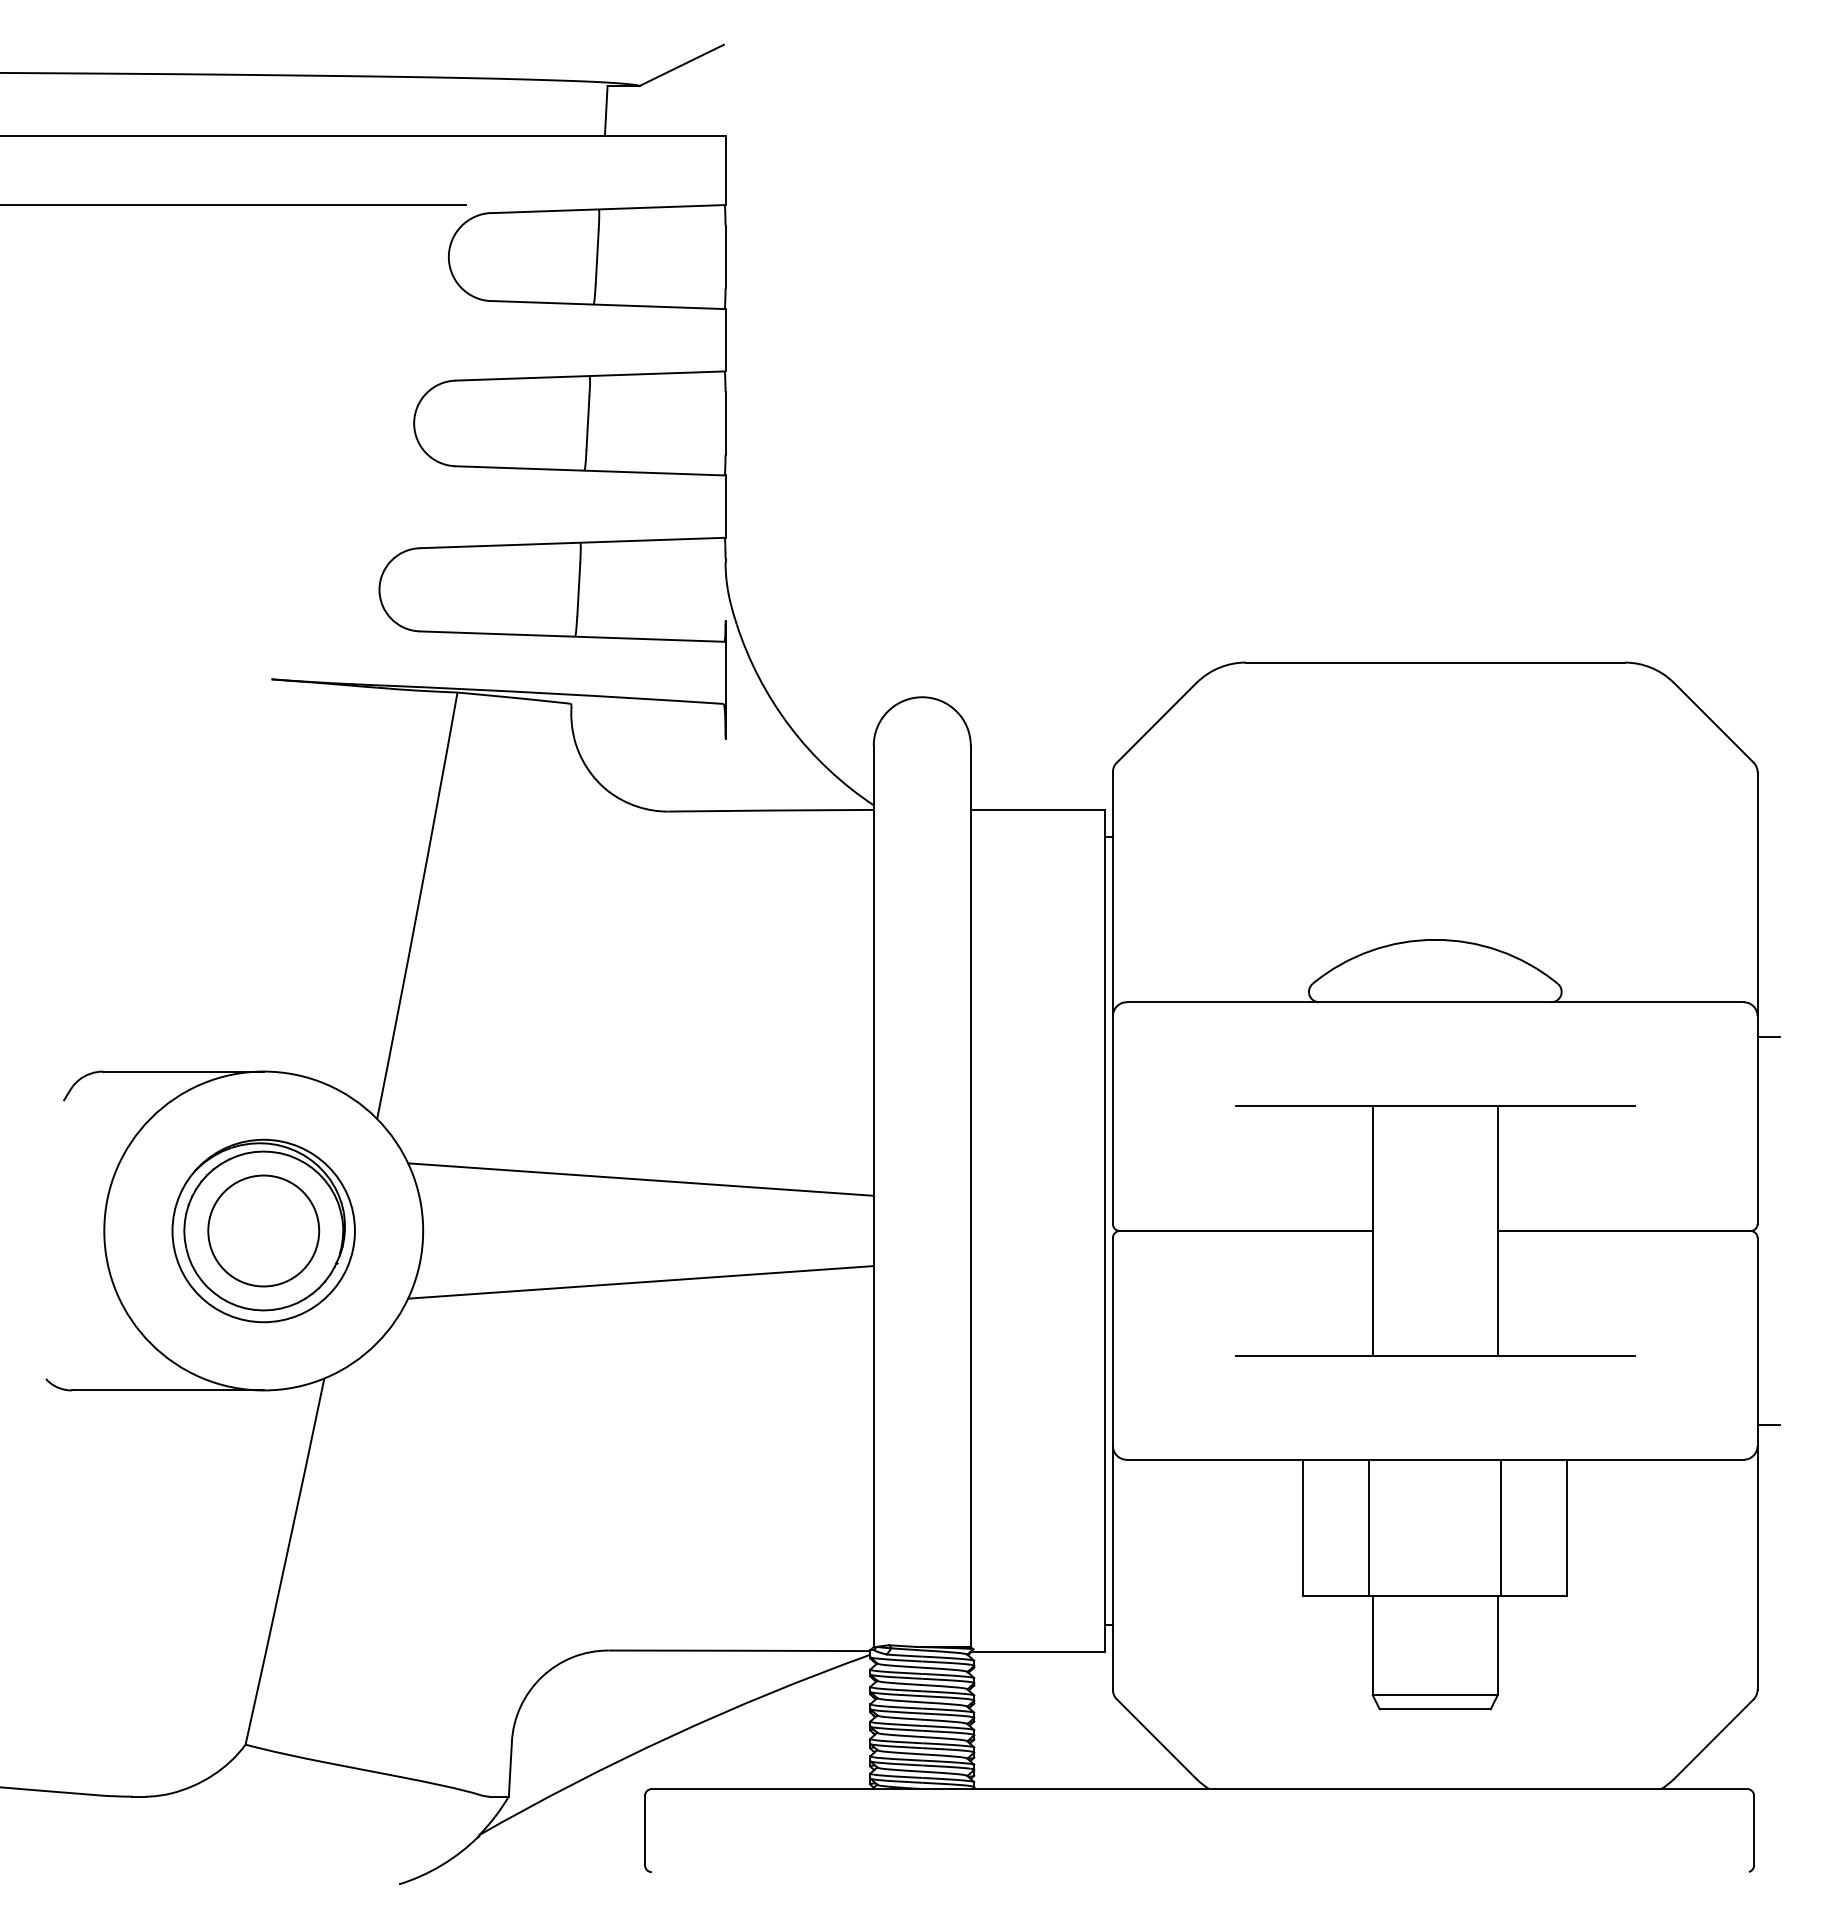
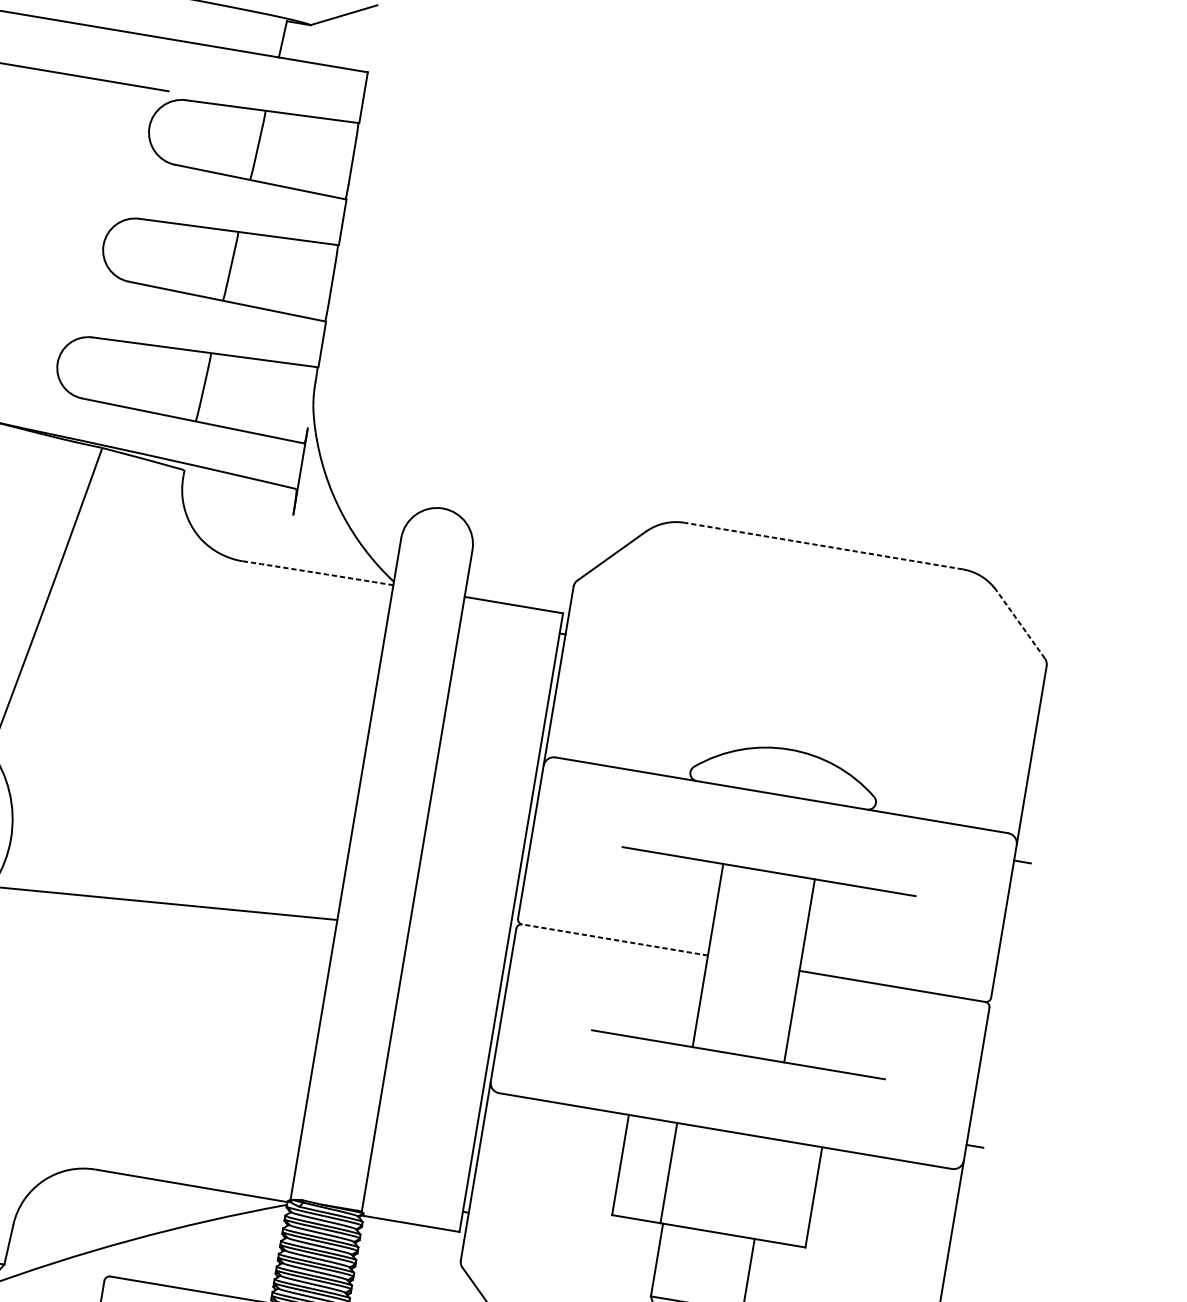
line: (1435, 662) -> (823, 546), solid -> dashed
line: (1713, 722) -> (1020, 624), solid -> dashed
arc: (771, 810) -> (318, 573), solid -> dashed
line: (640, 1179) -> (176, 827), removed
line: (1246, 1231) -> (615, 940), solid -> dashed
line: (1500, 1527) -> (765, 1188), removed

